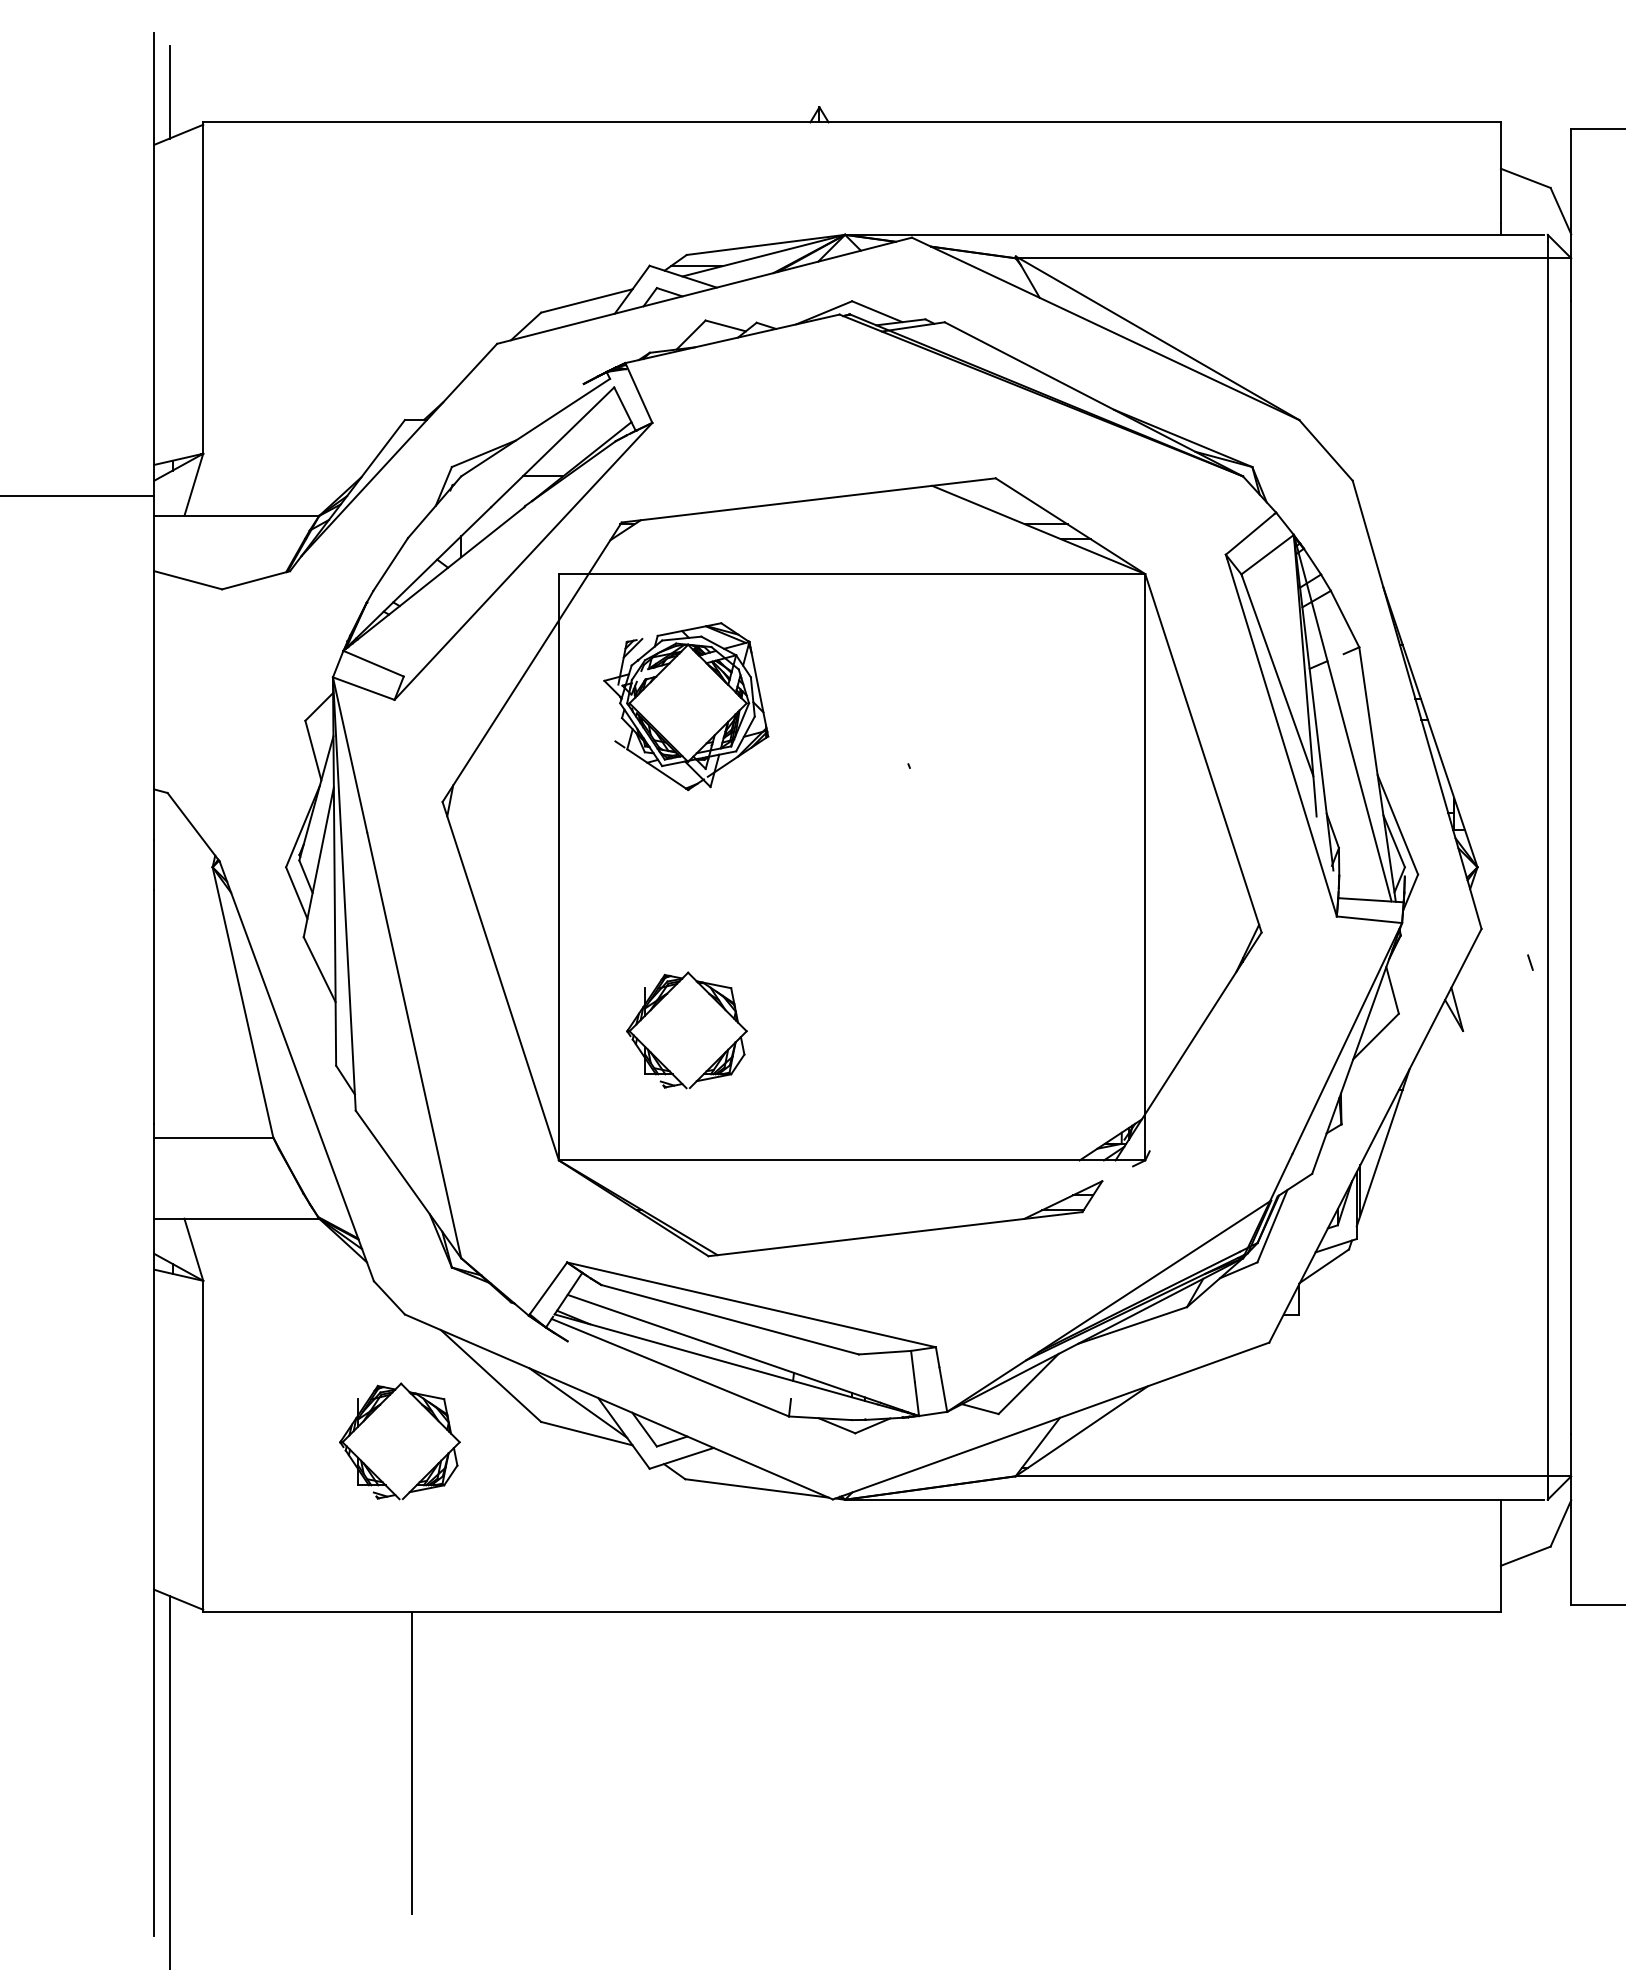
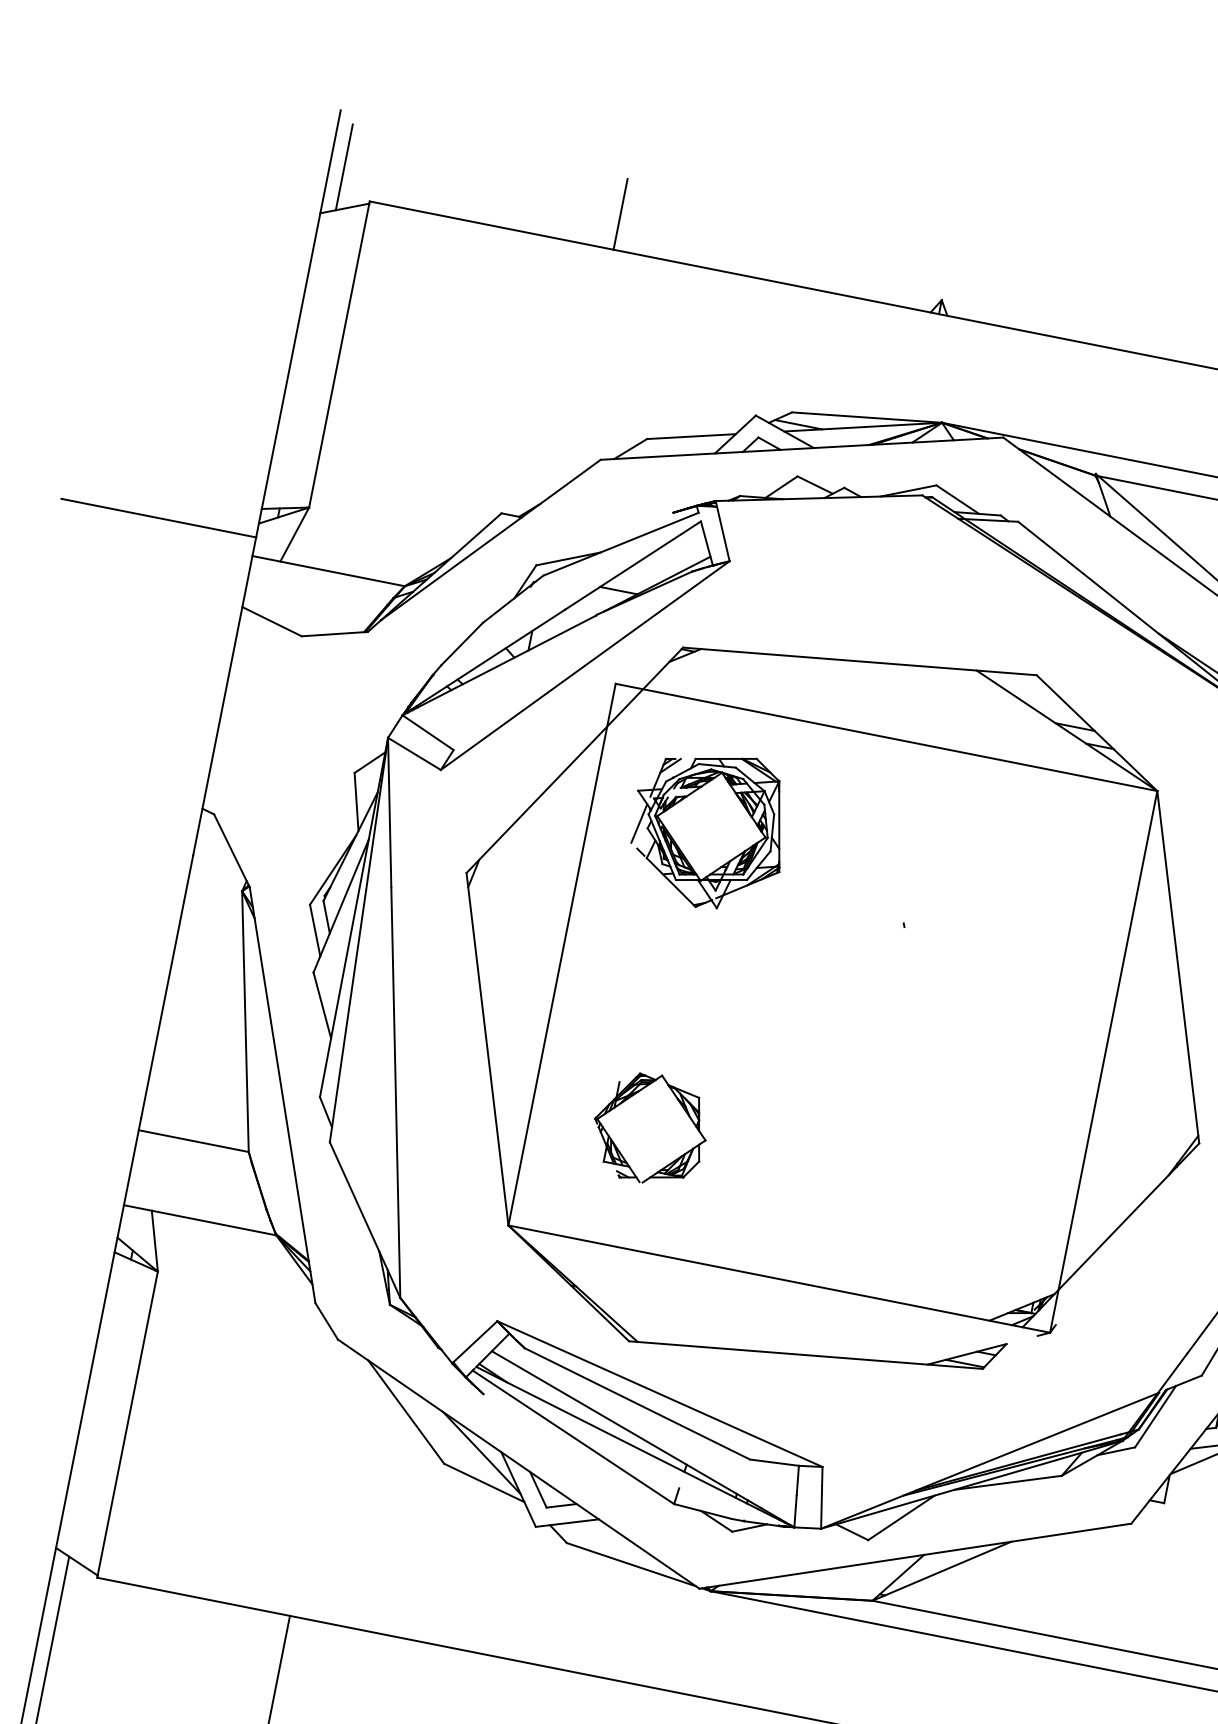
line: (467, 83) -> (620, 213), added
line: (612, 714) -> (639, 823), added
part: (399, 1441) -> (309, 1455), removed

